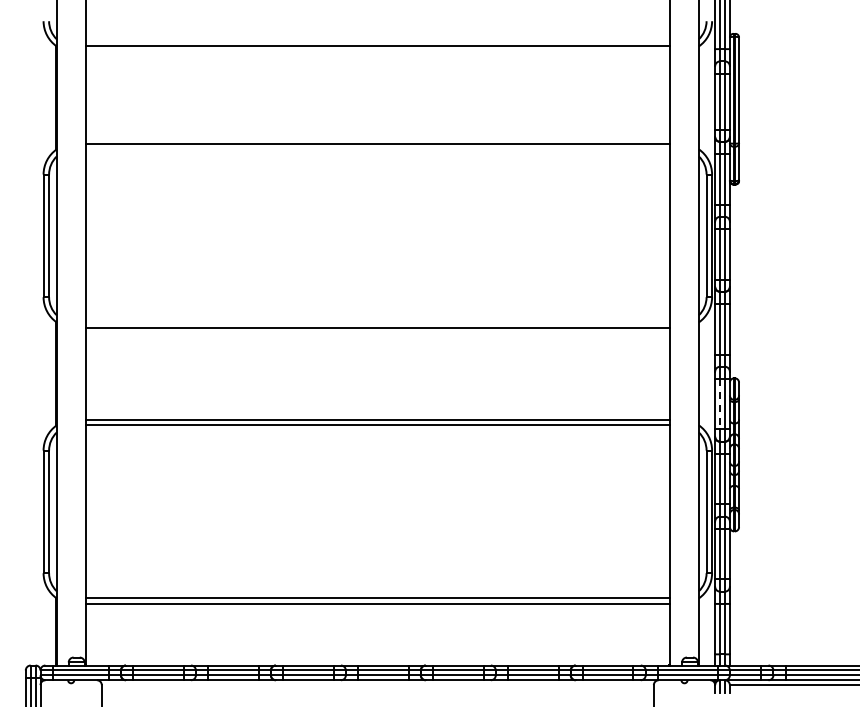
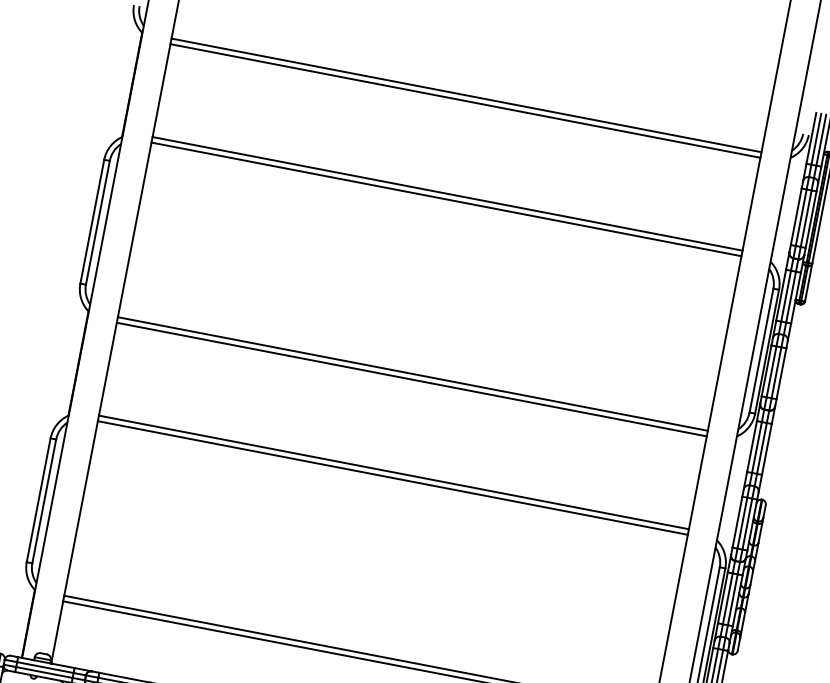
line: (377, 51) -> (465, 100), added
line: (377, 149) -> (446, 199), added
line: (377, 322) -> (412, 374), added
line: (720, 404) -> (742, 523), dashed -> solid

